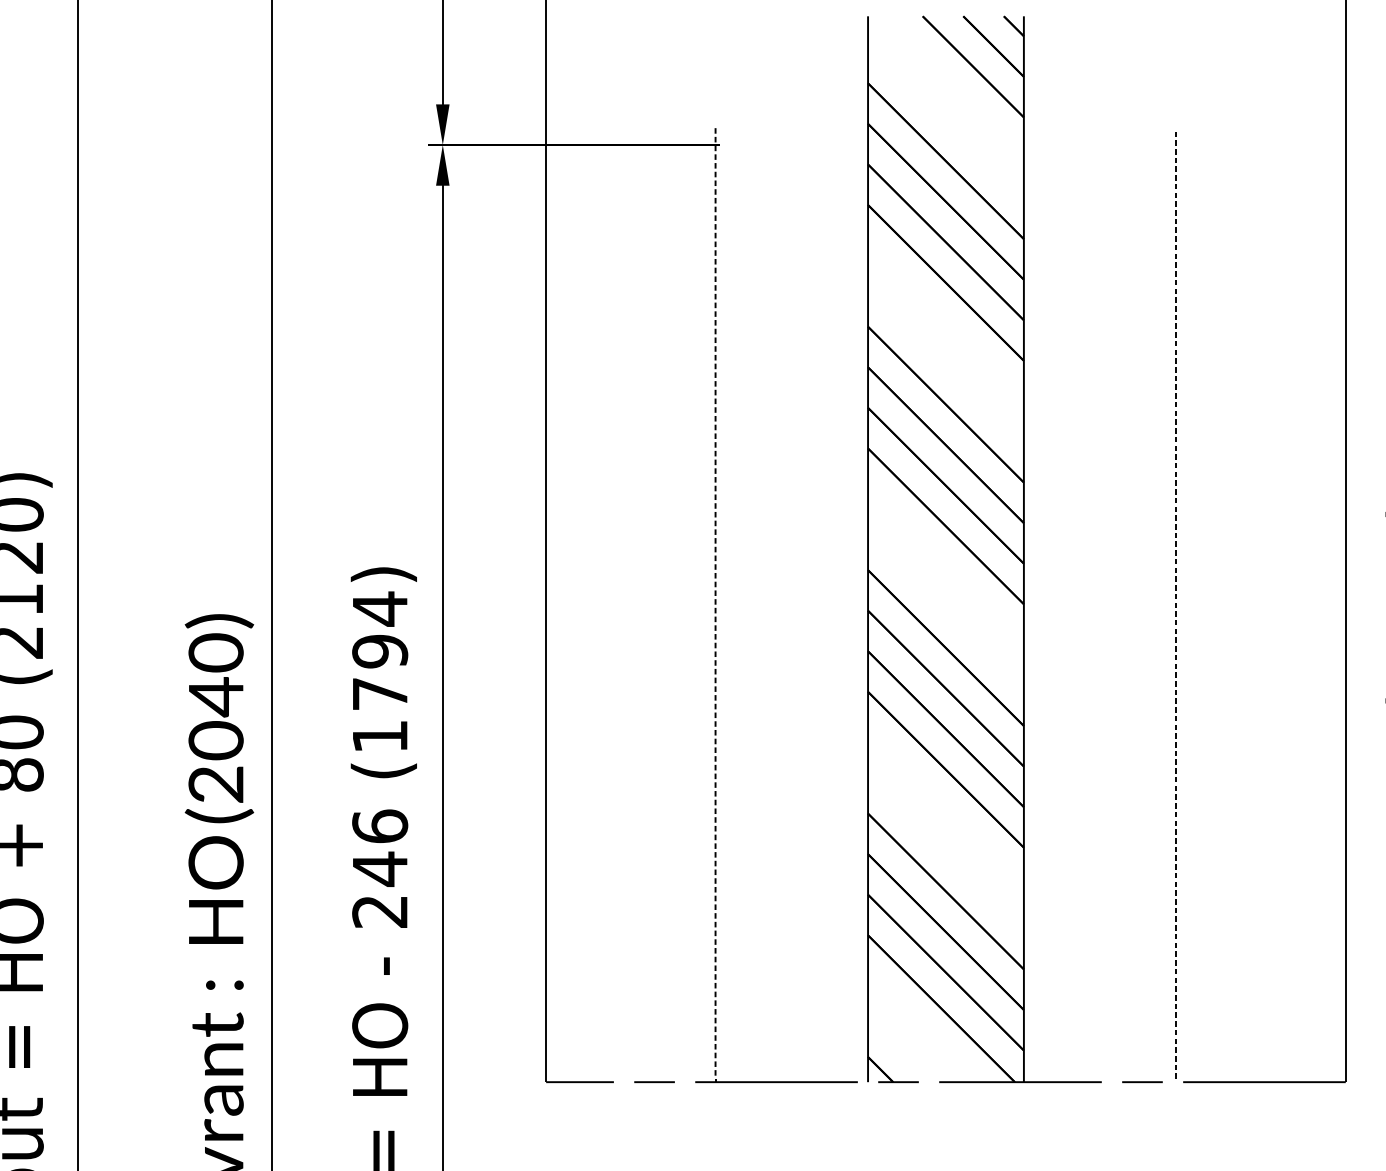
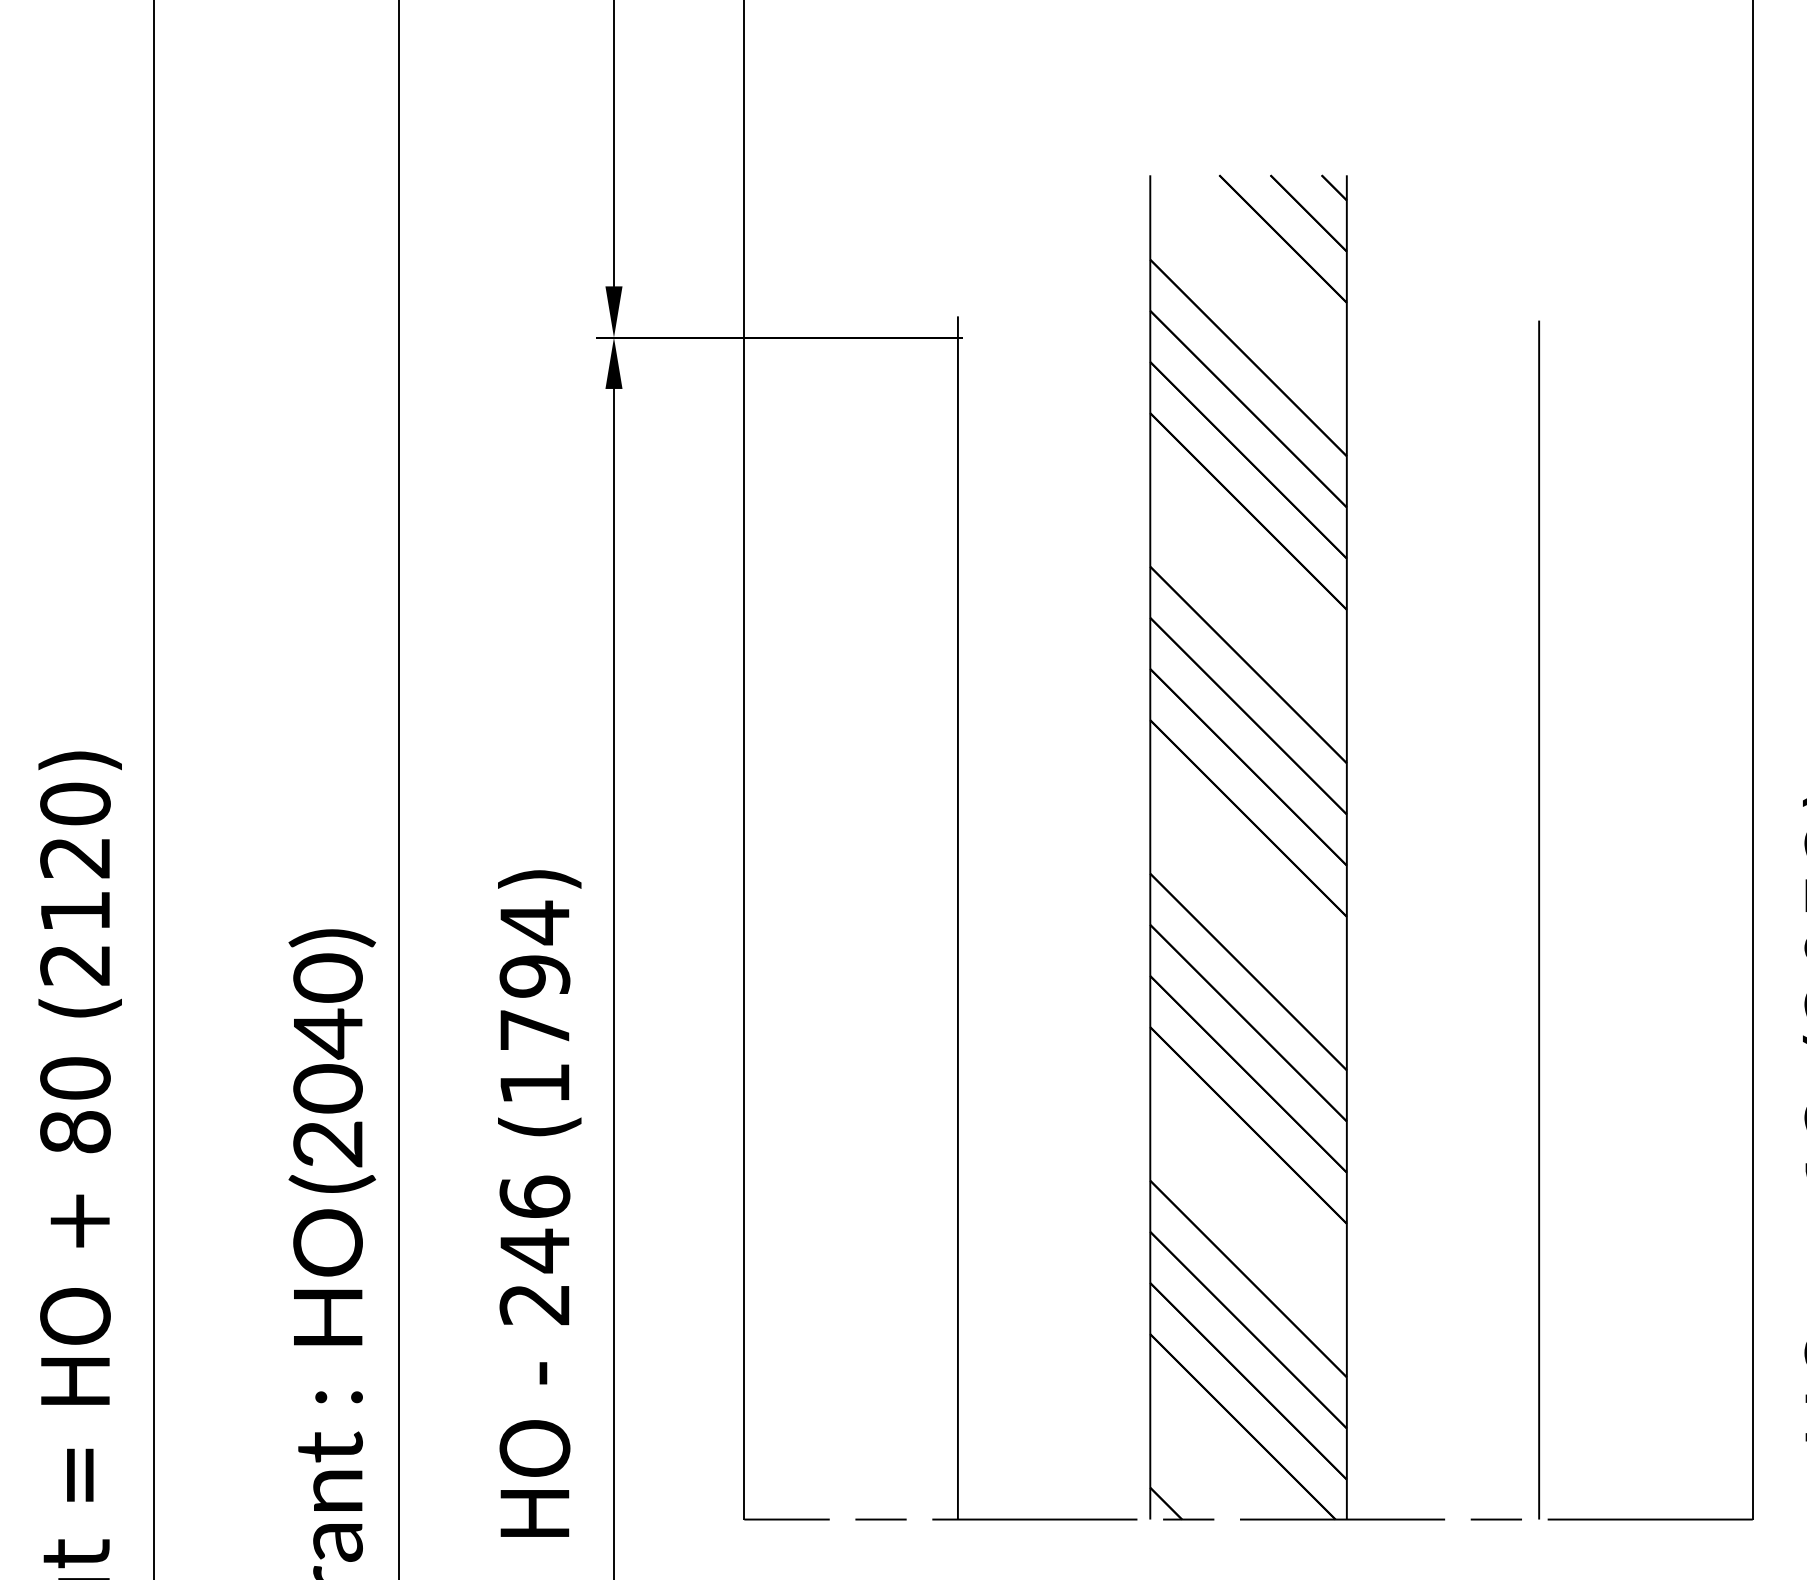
line: (715, 604) -> (957, 917), dashed -> solid
line: (1176, 607) -> (1539, 920), dashed -> solid

